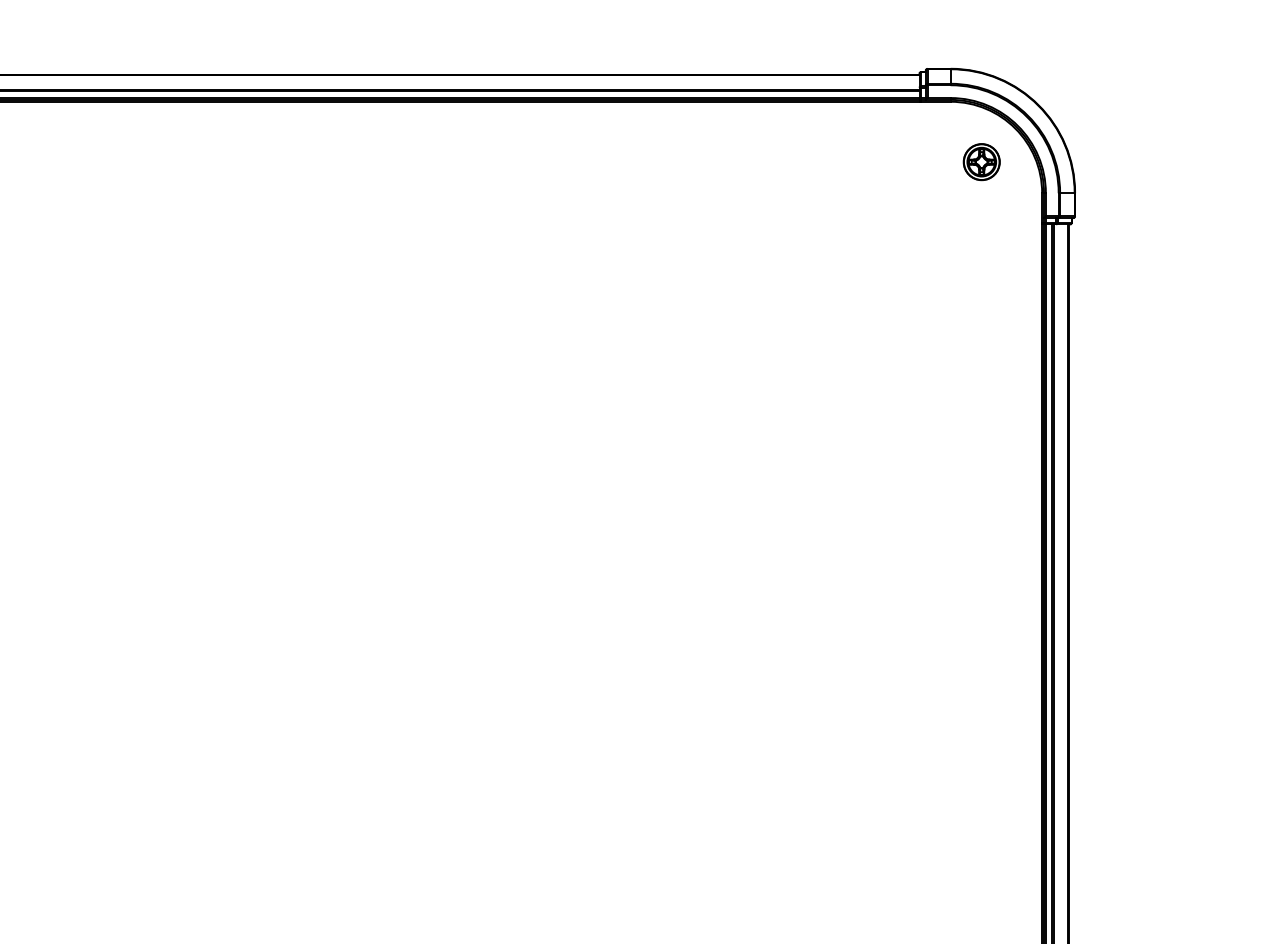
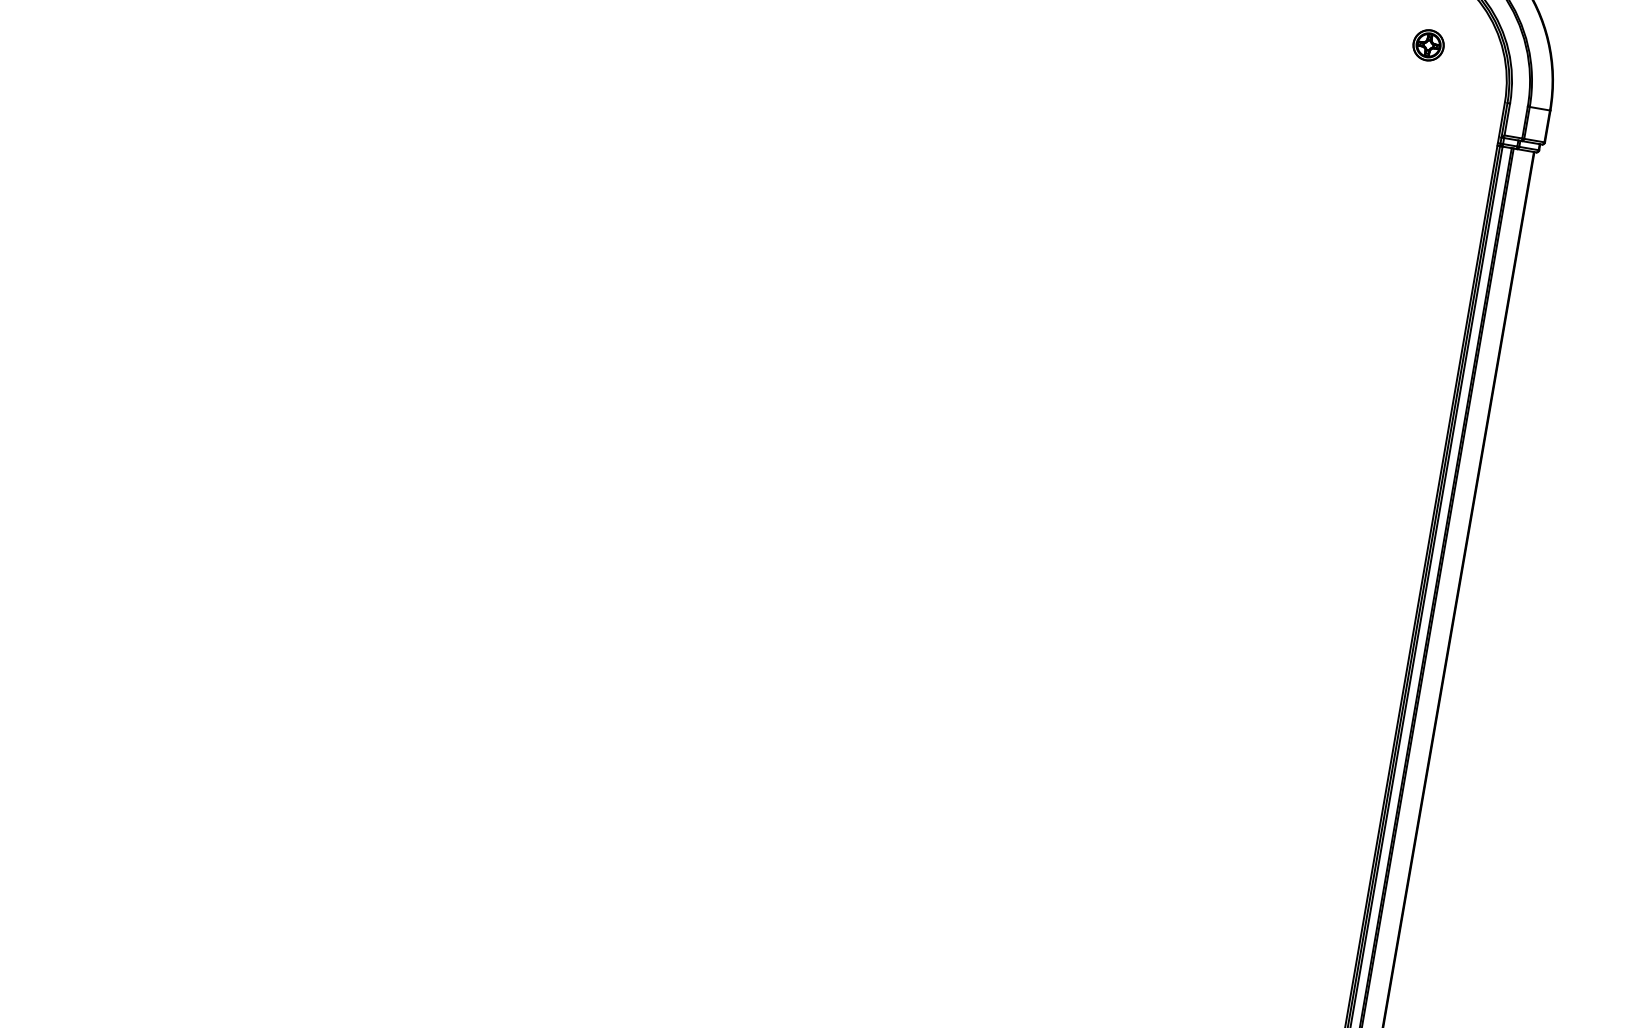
part: (981, 162) -> (1428, 45), size x0.6

